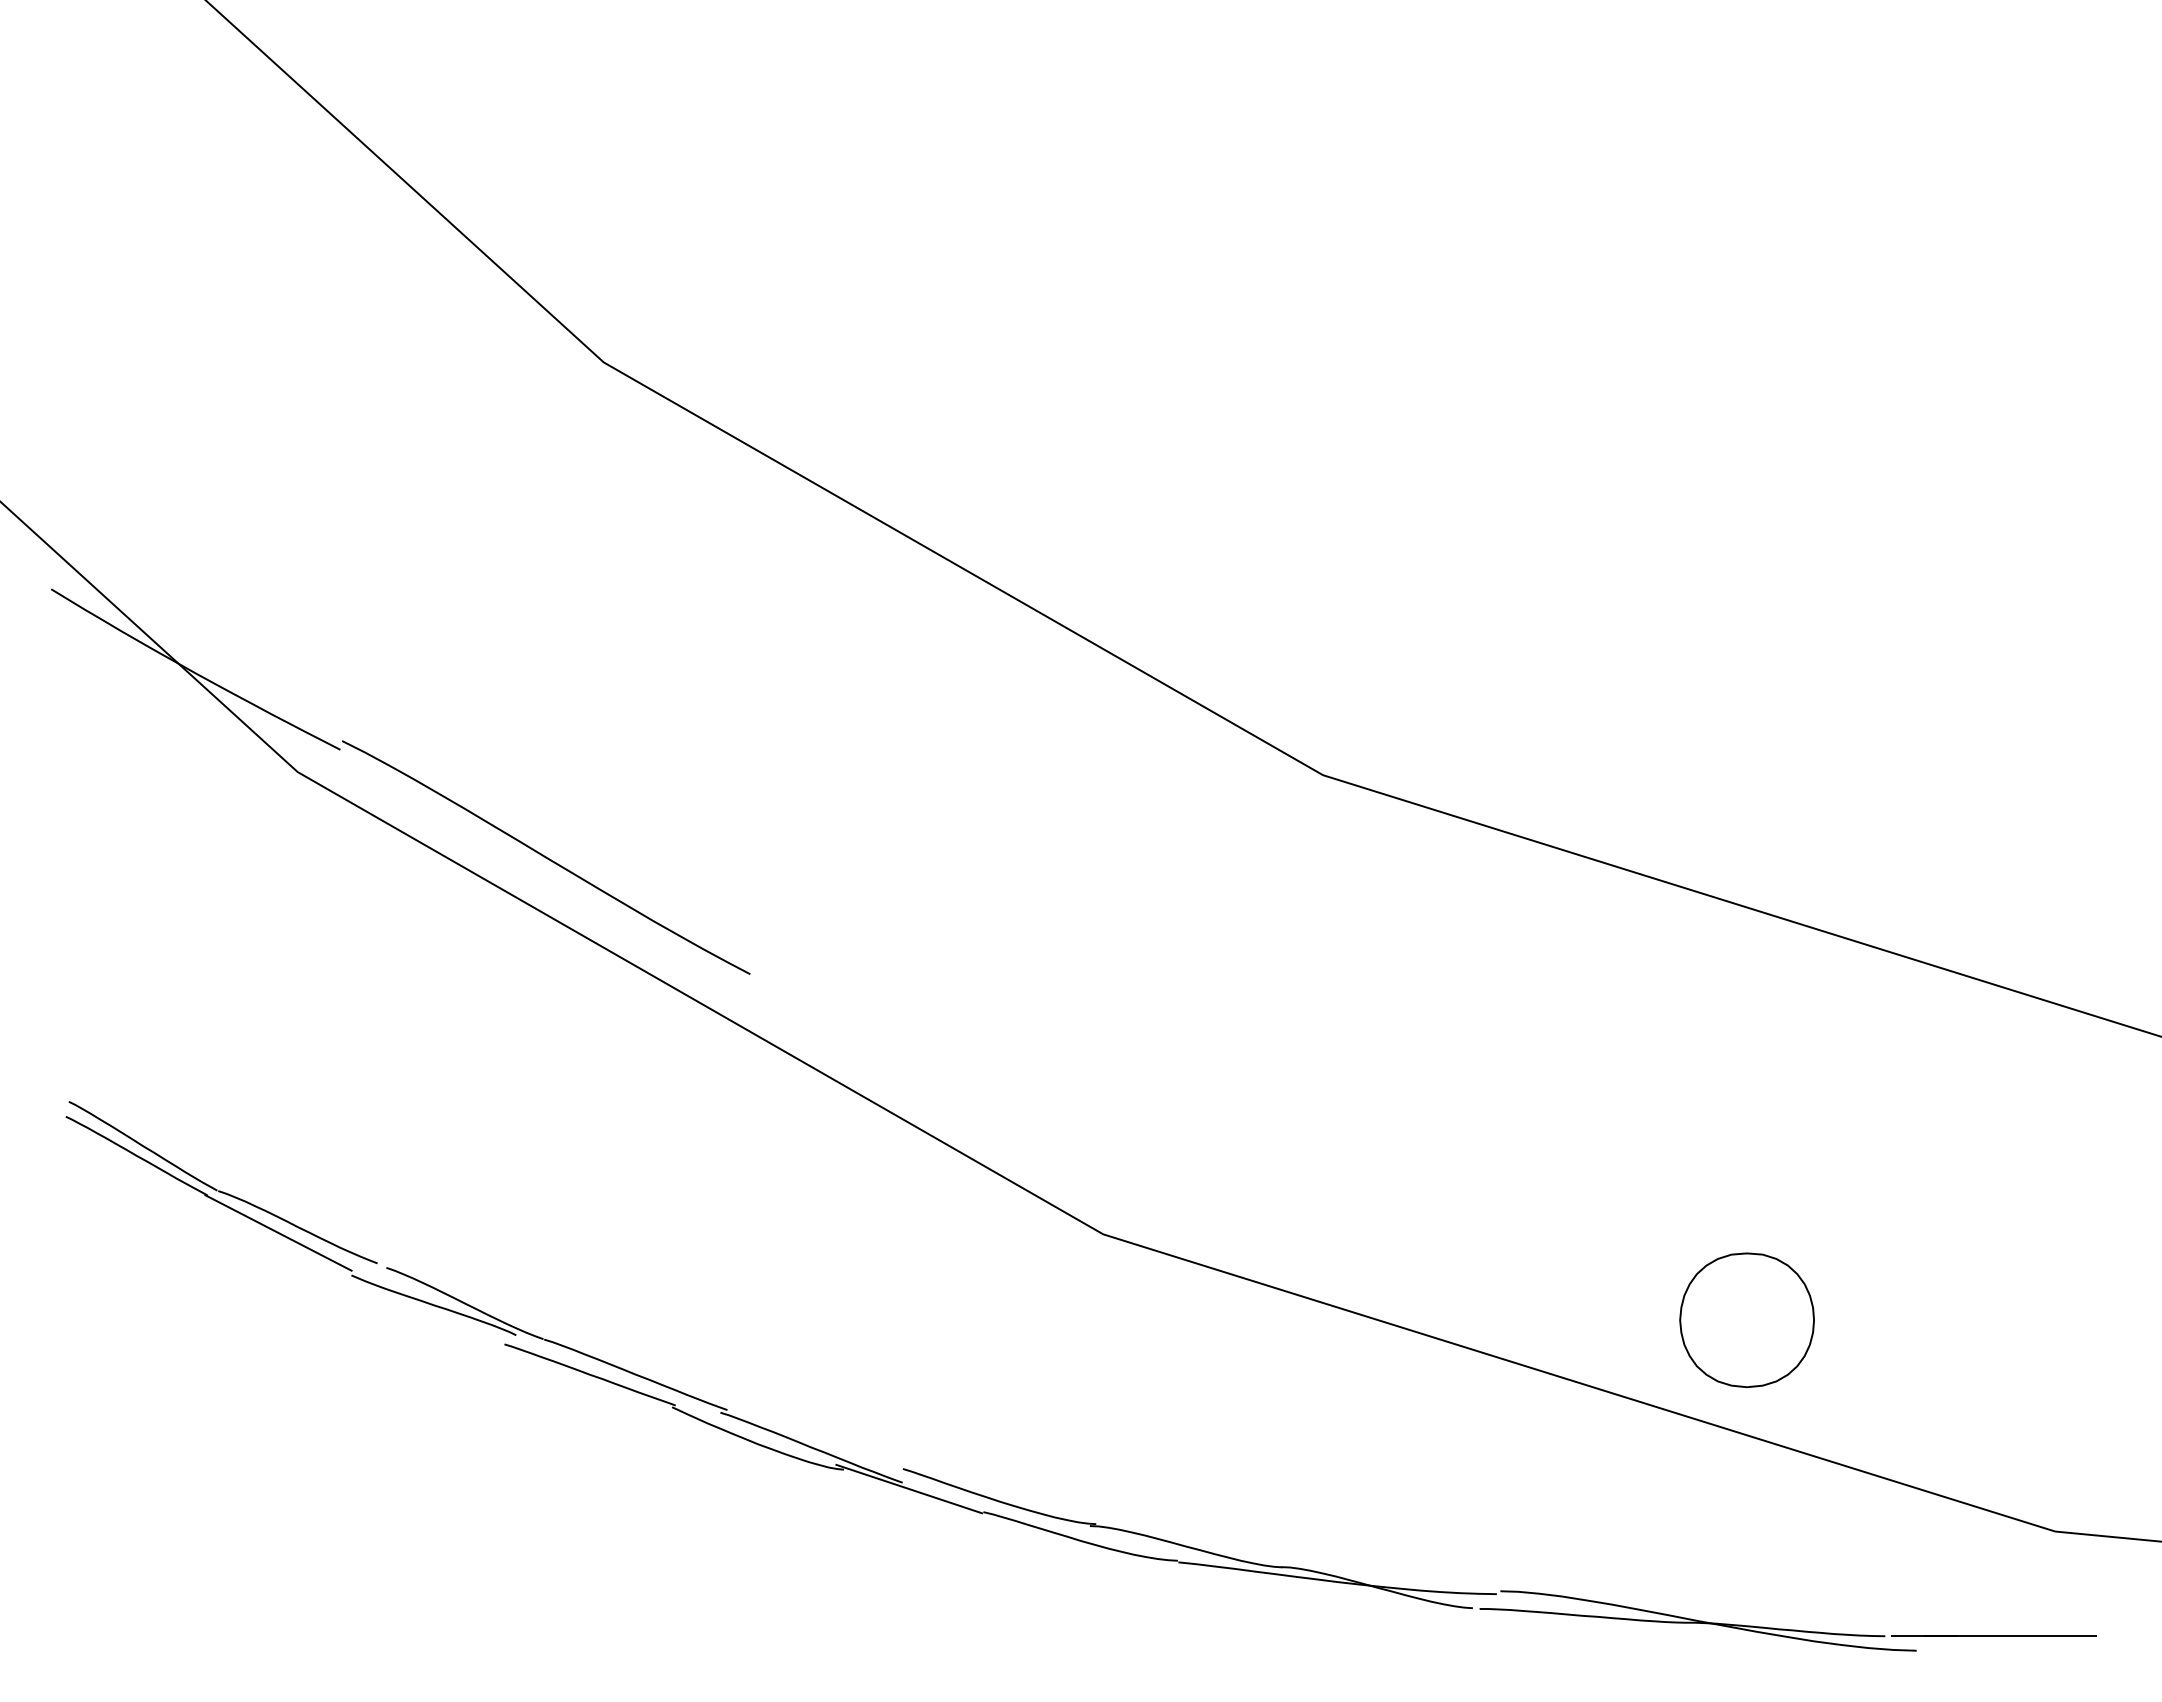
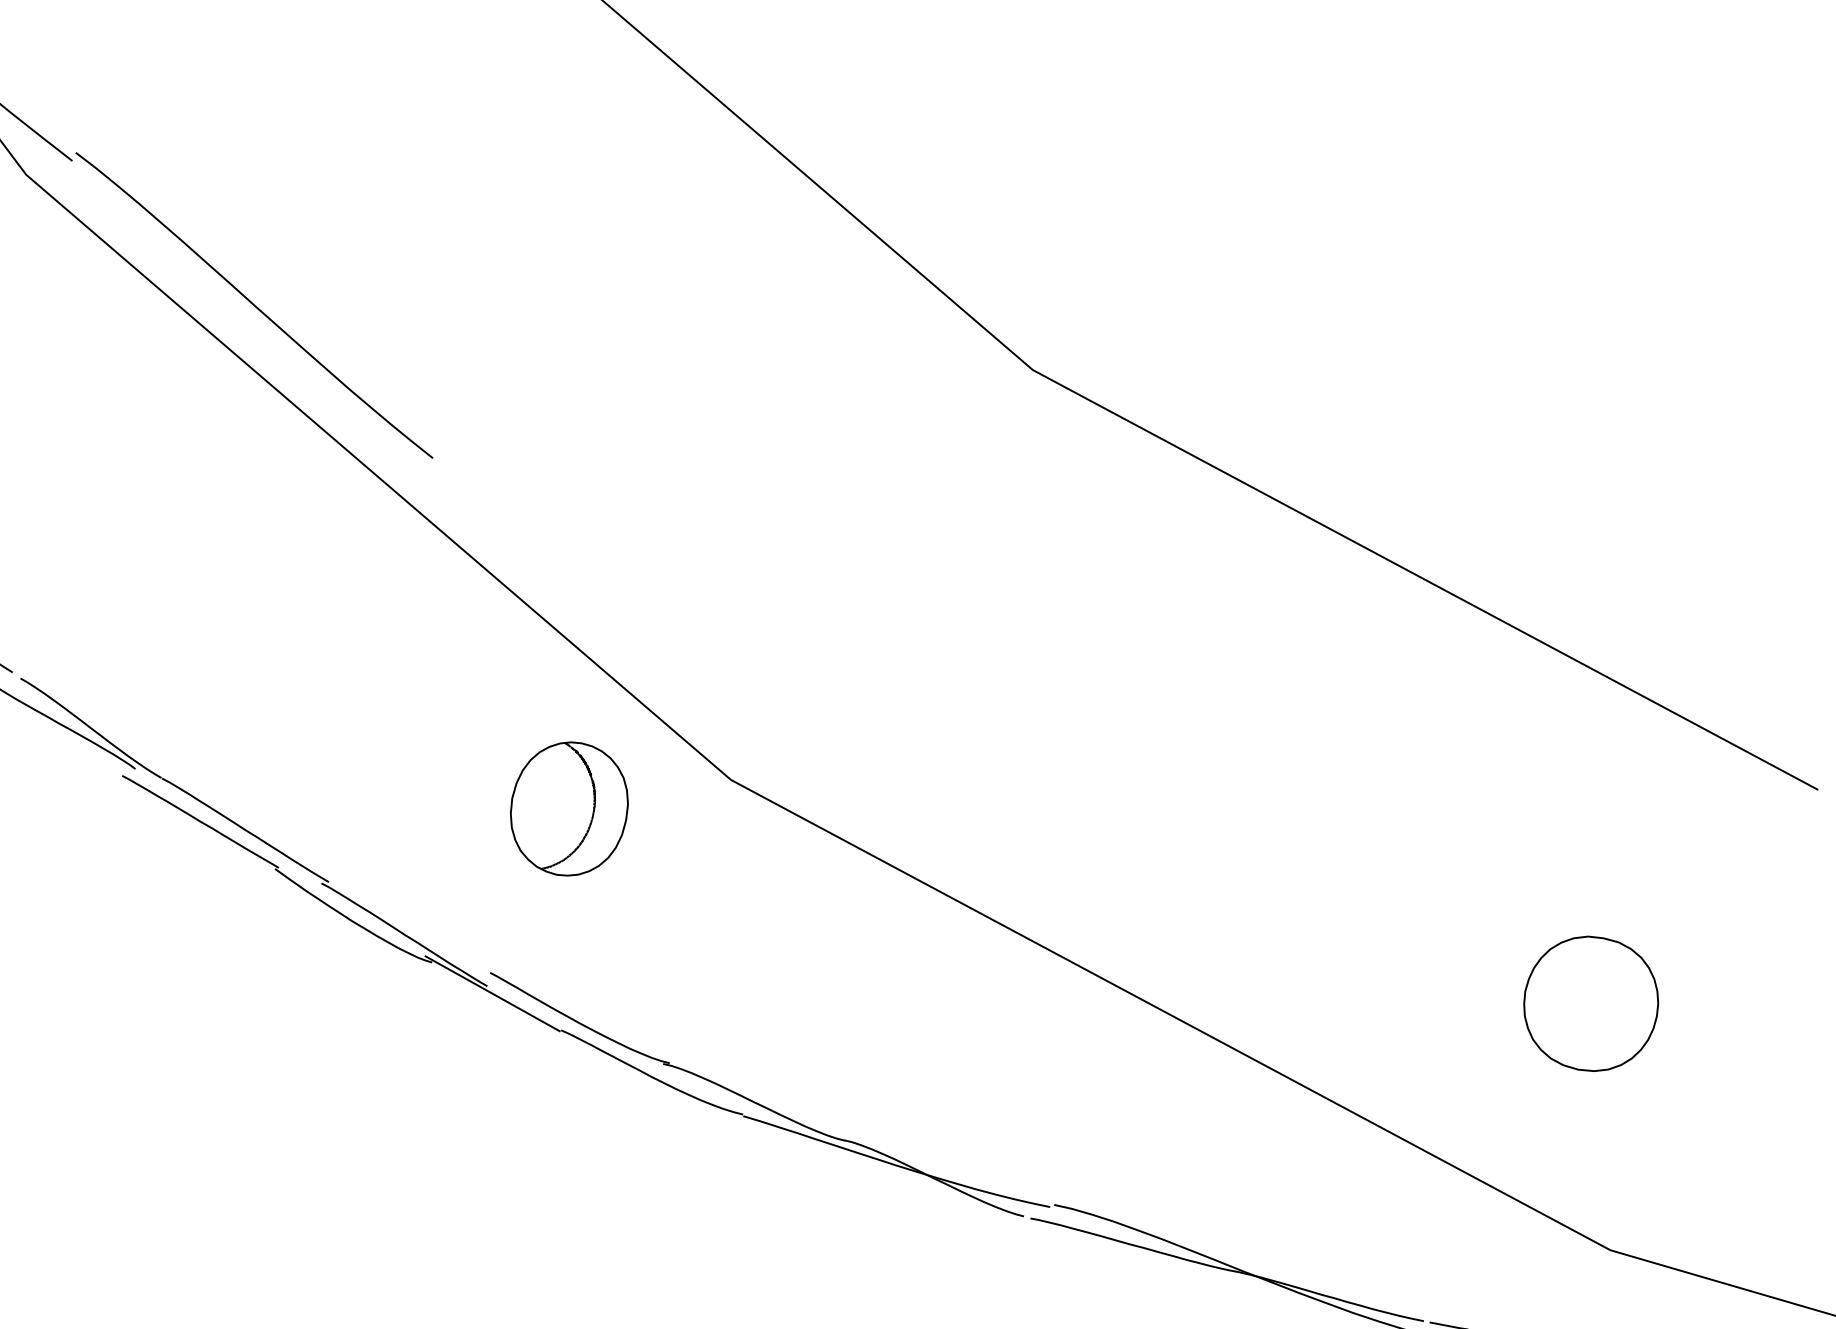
part: (949, 1293) -> (568, 809), added
part: (1746, 1320) -> (1590, 1004), moved

